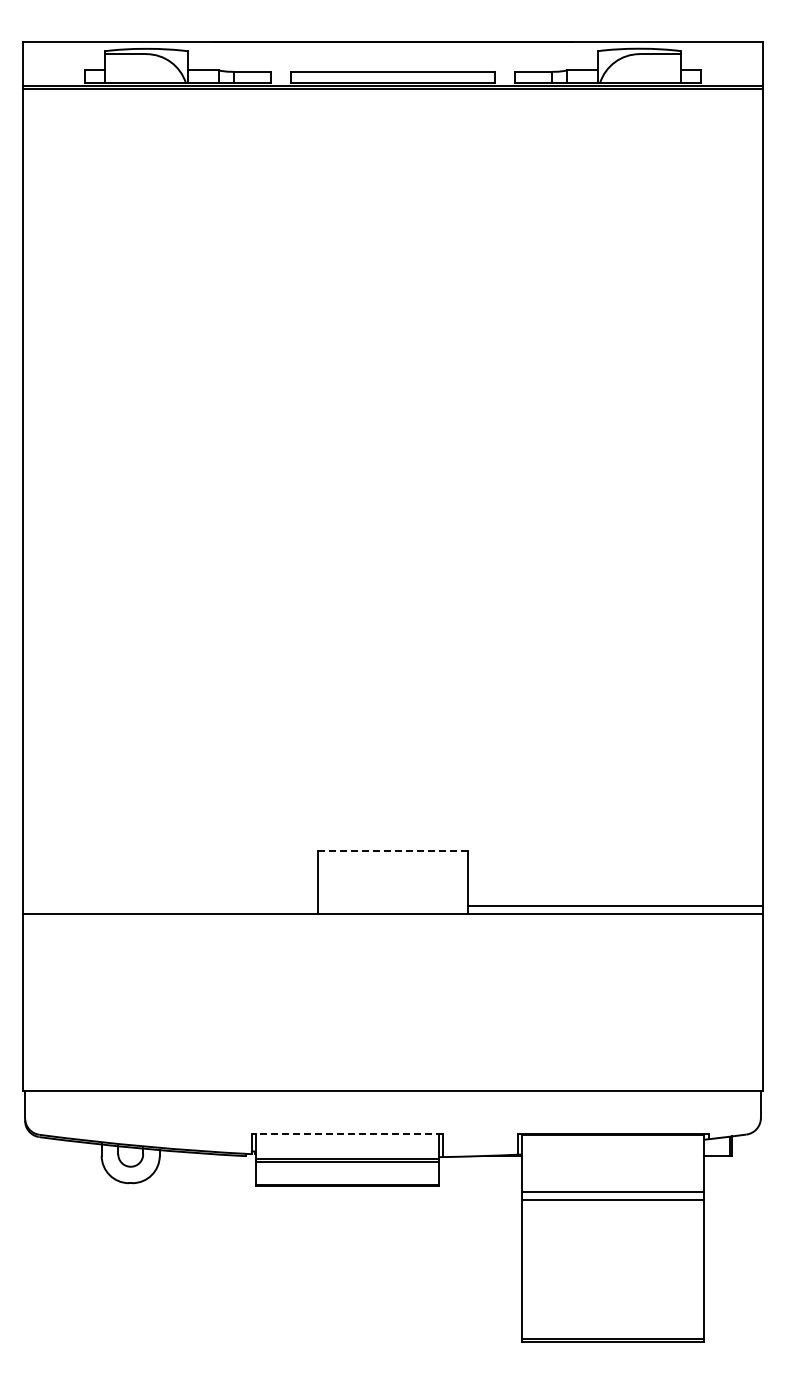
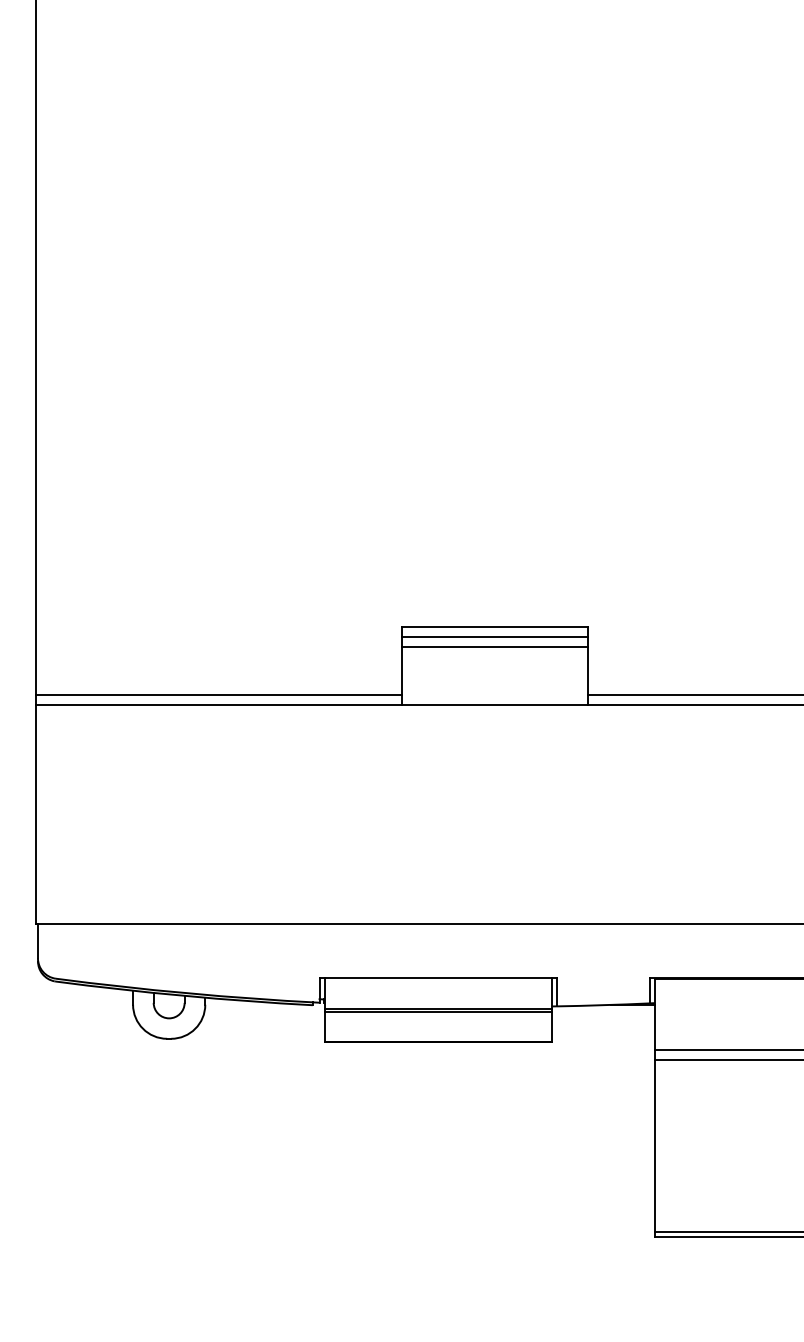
line: (393, 851) -> (495, 626), dashed -> solid
line: (392, 859) -> (494, 636), added
line: (392, 868) -> (494, 647), added
line: (170, 906) -> (218, 695), added
line: (347, 1134) -> (438, 978), dashed -> solid

